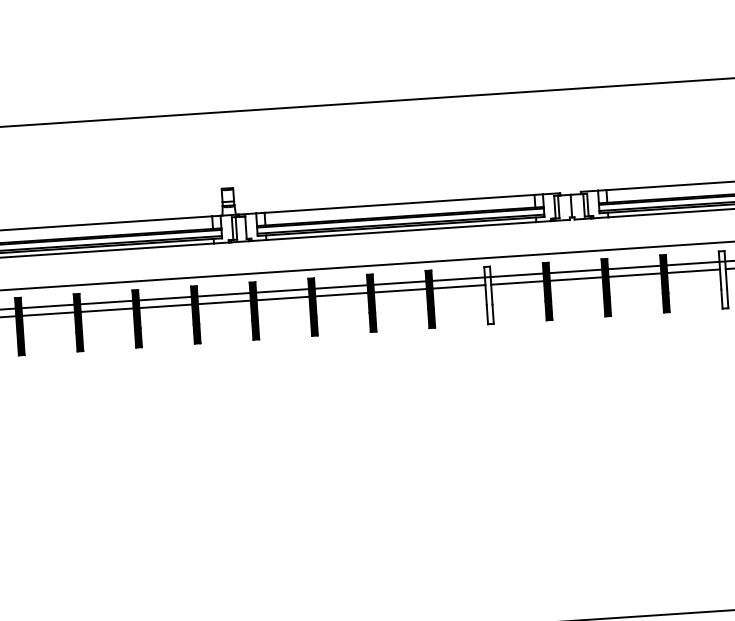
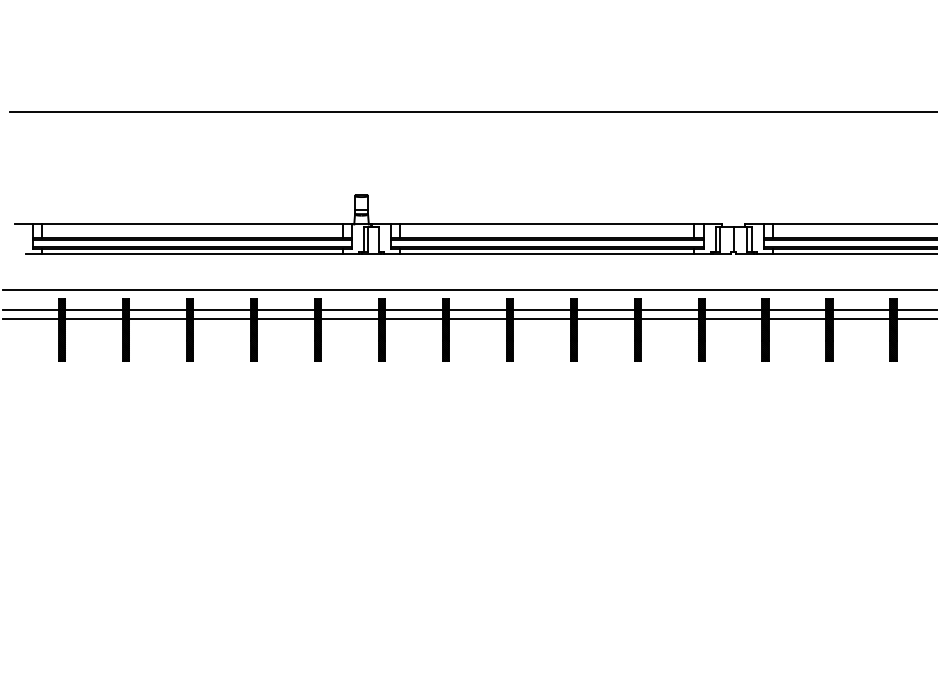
hatch: (723, 280) -> (893, 330), added
hatch: (488, 295) -> (637, 330), added

